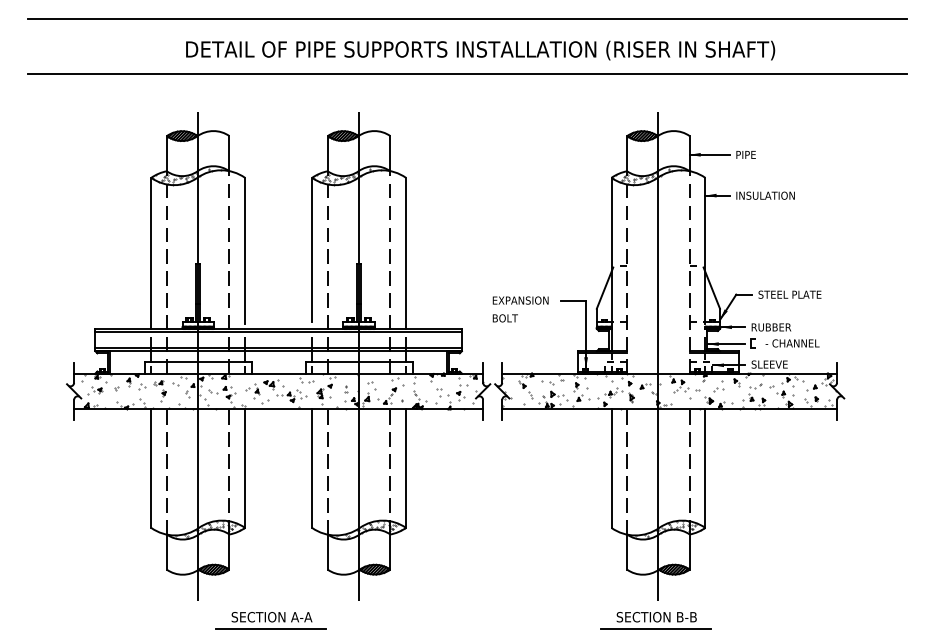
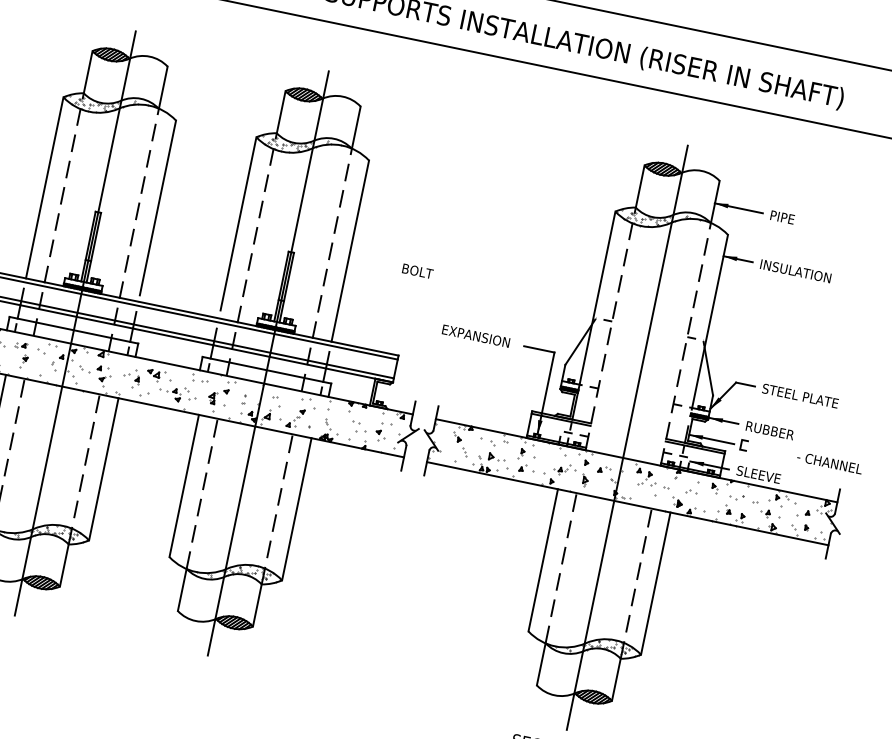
text: (504, 318) -> (416, 271), moved
text: (792, 343) -> (829, 463), moved
part: (270, 620) -> (96, 657), removed

